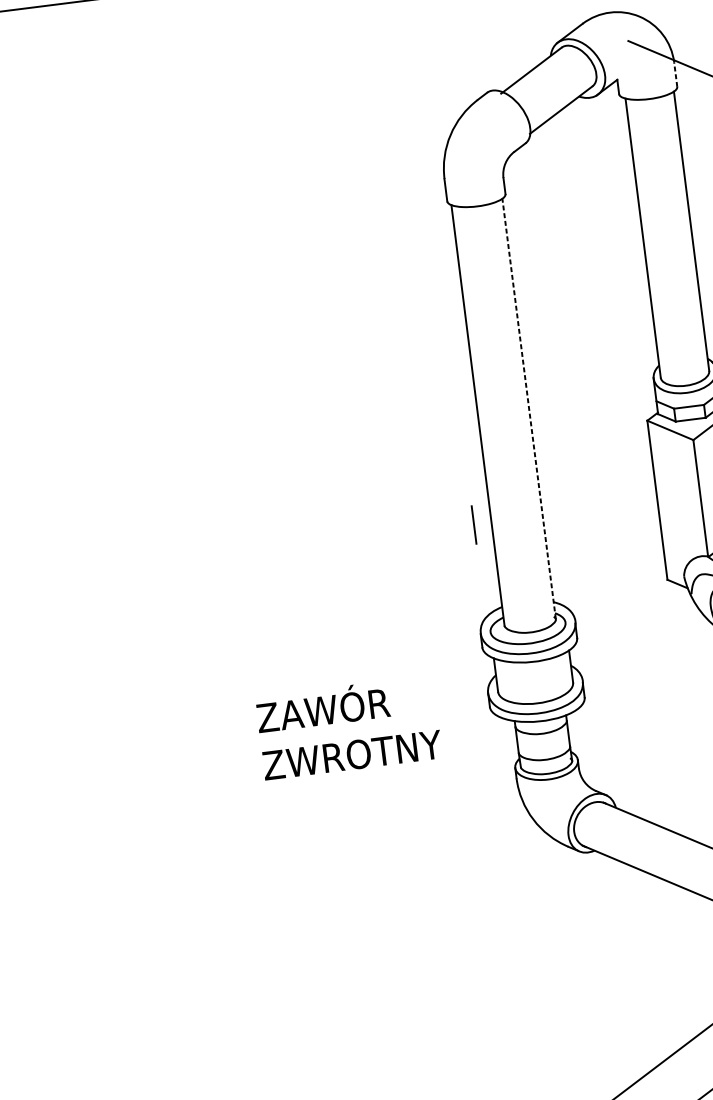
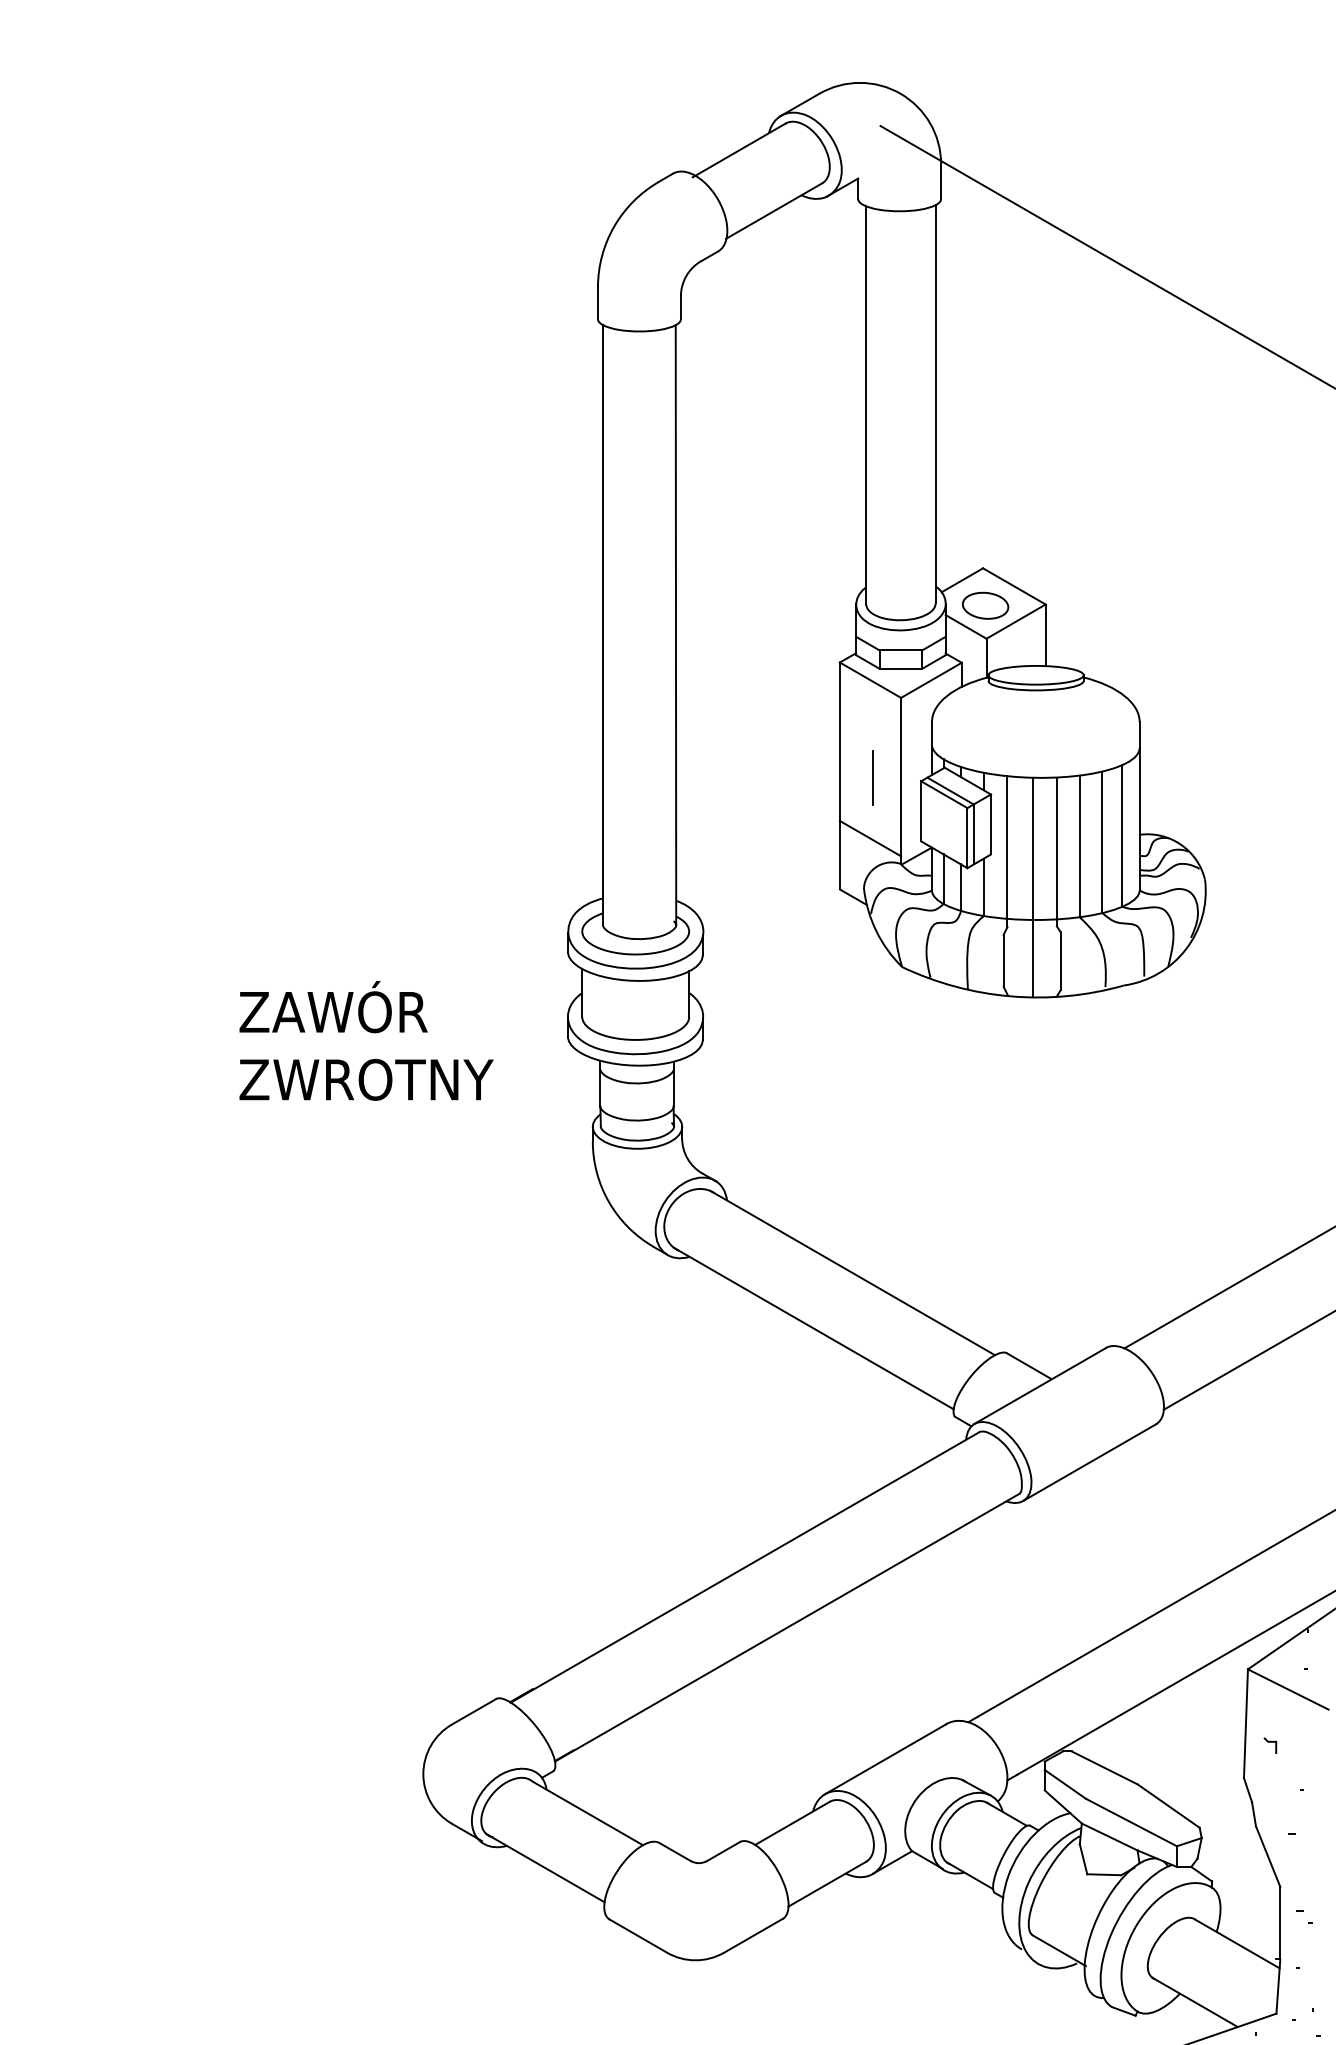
line: (675, 74) -> (941, 181), dashed -> solid
line: (528, 409) -> (675, 625), dashed -> solid
line: (473, 524) -> (872, 777), moved
line: (684, 541) -> (870, 838), added

